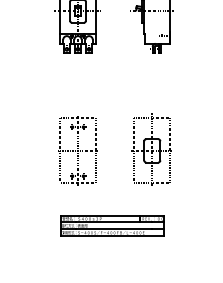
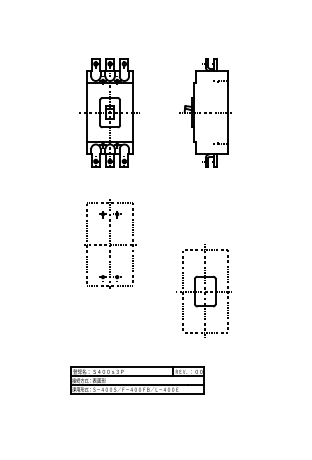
part: (78, 150) -> (110, 243), moved
part: (112, 225) -> (137, 380), moved

